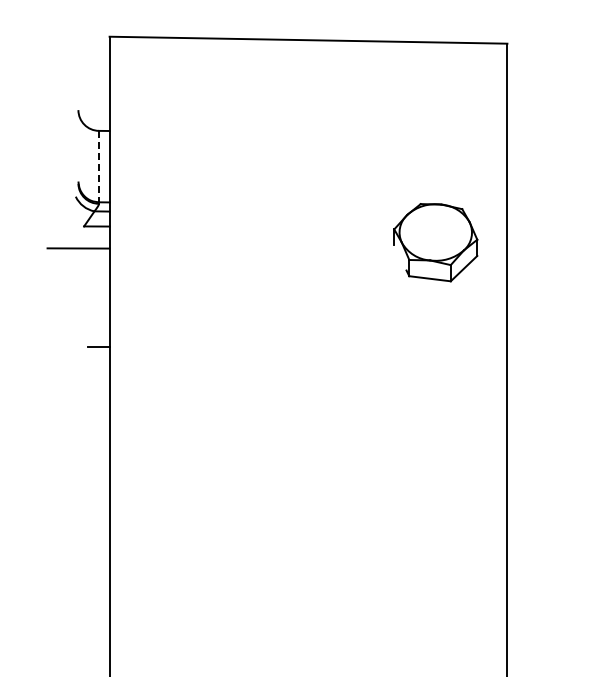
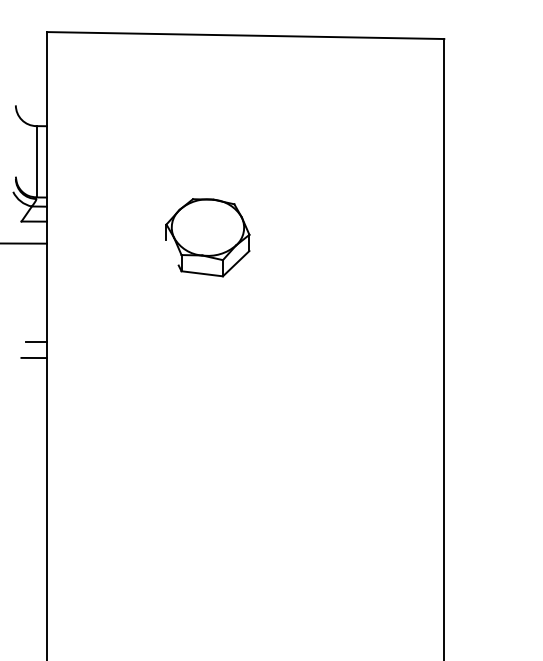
line: (99, 166) -> (36, 161), dashed -> solid
part: (435, 242) -> (207, 237), moved
line: (96, 363) -> (33, 358), added

